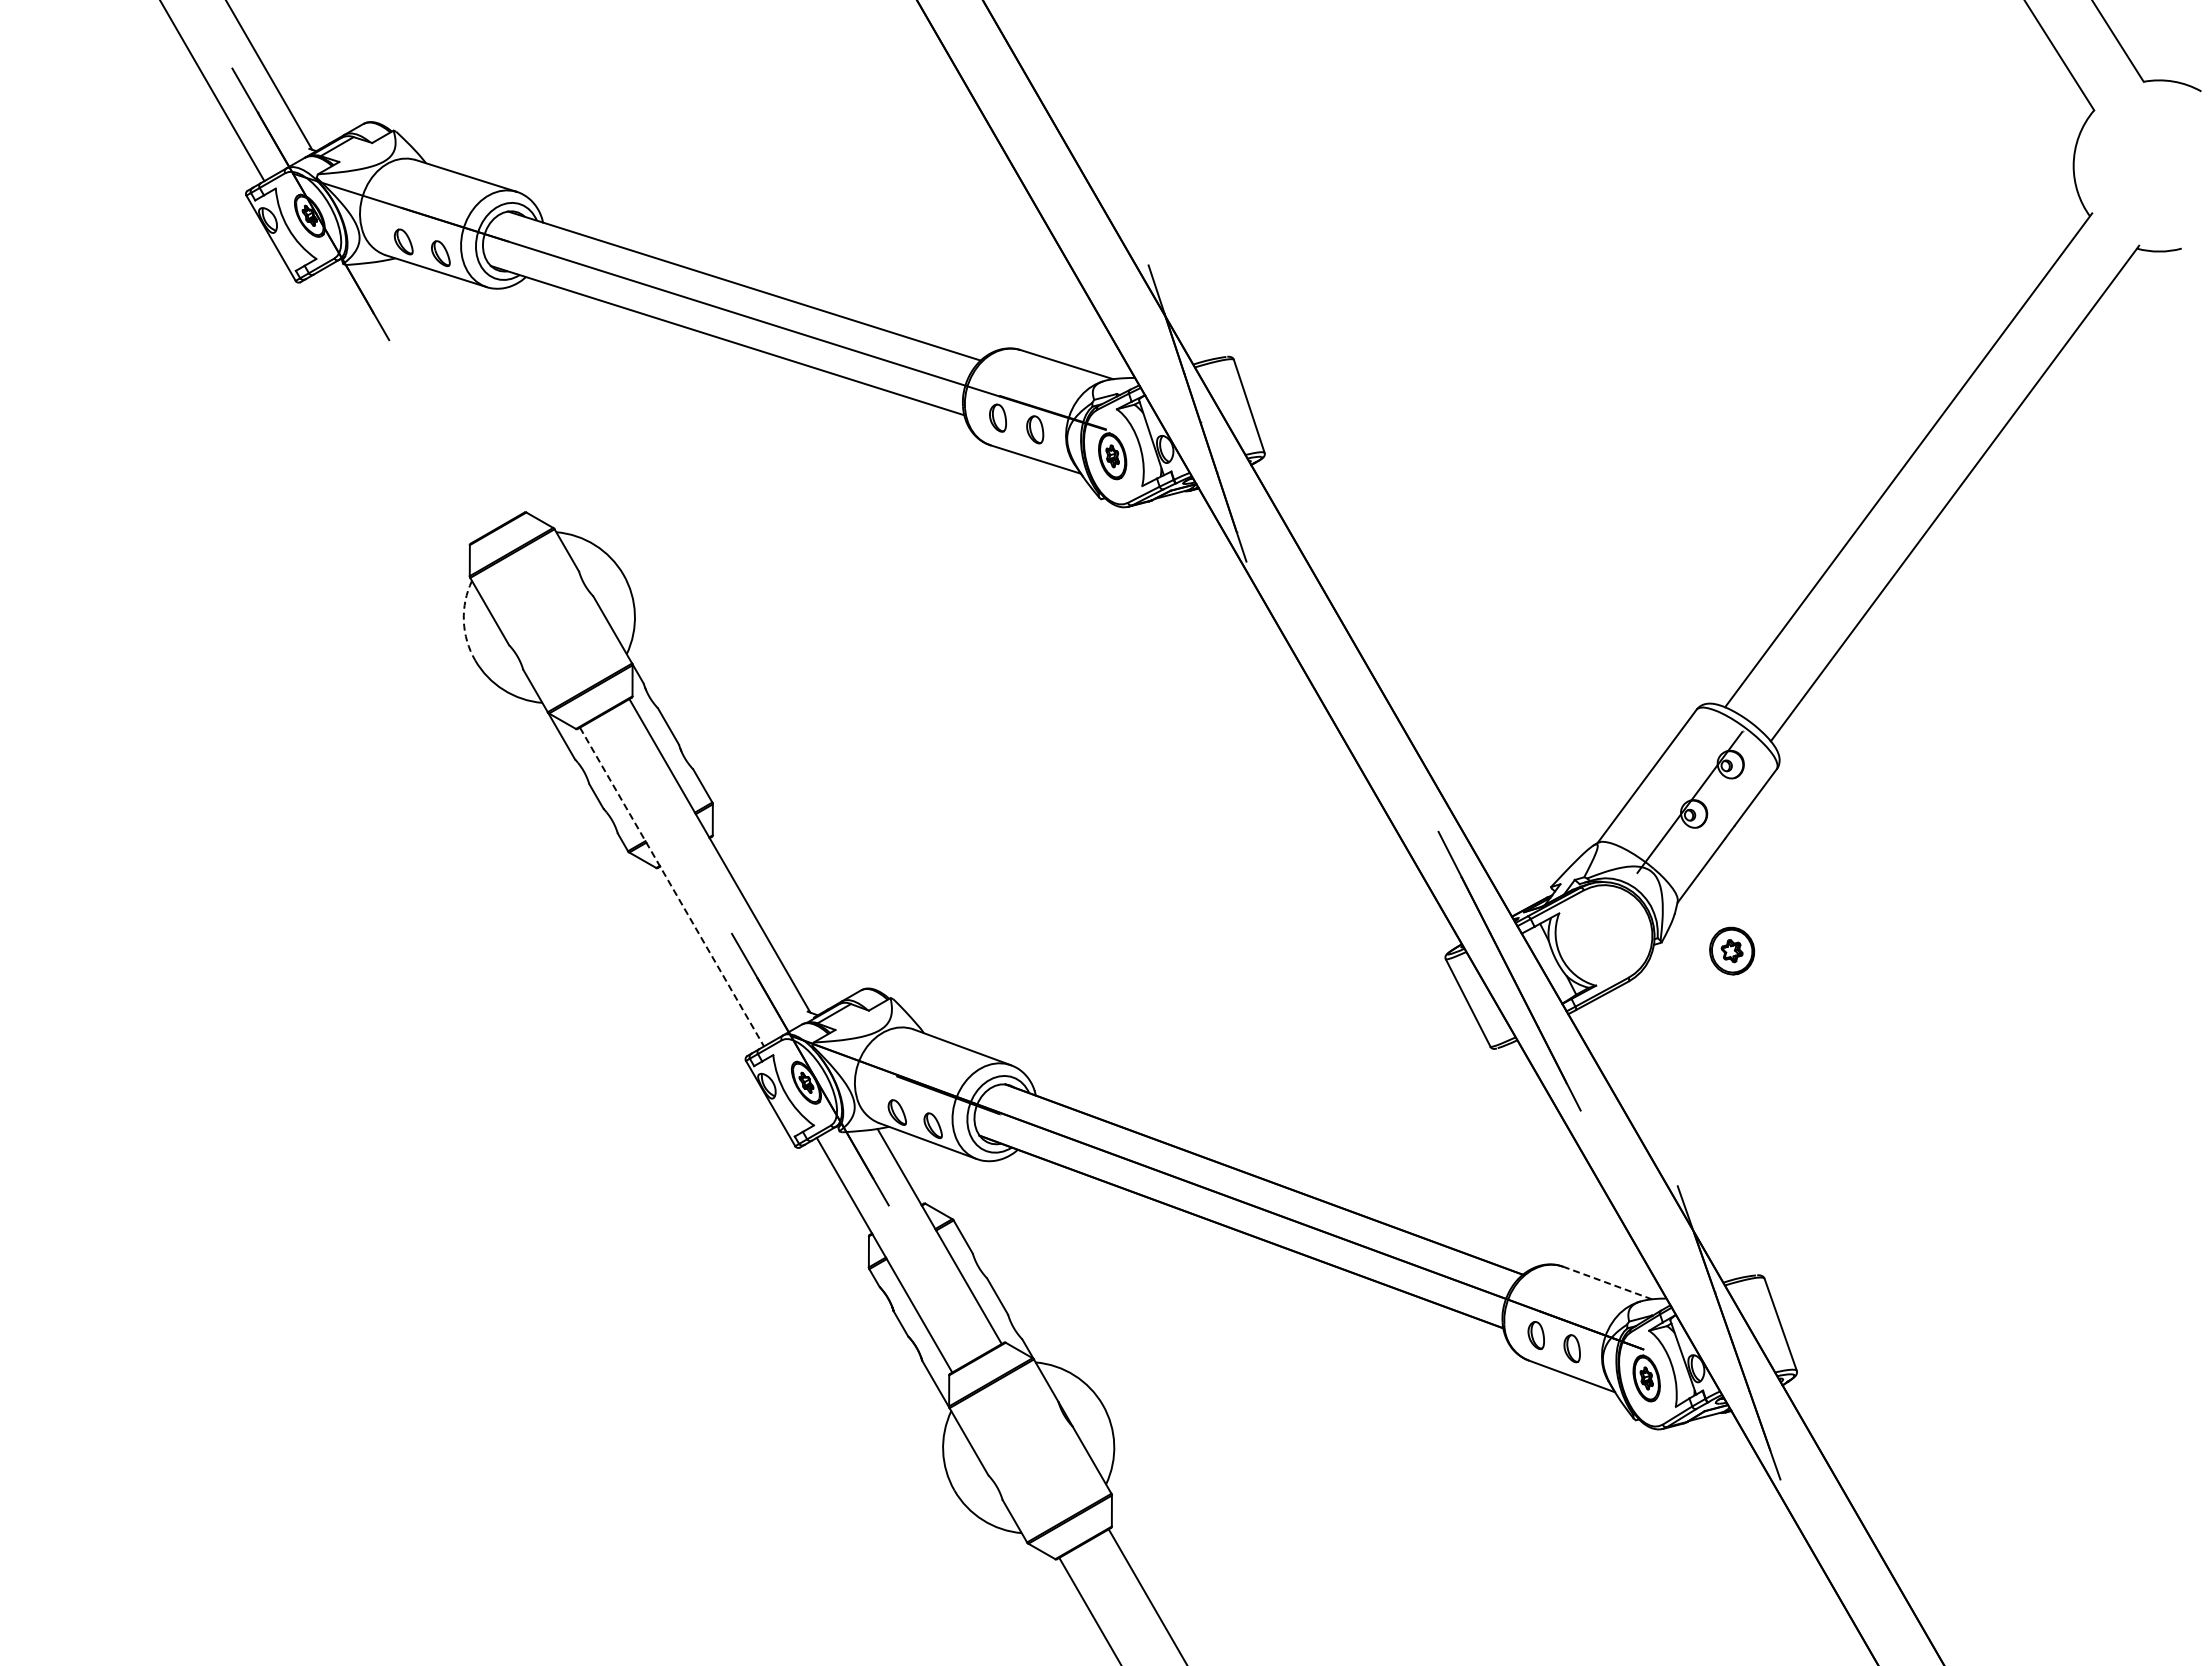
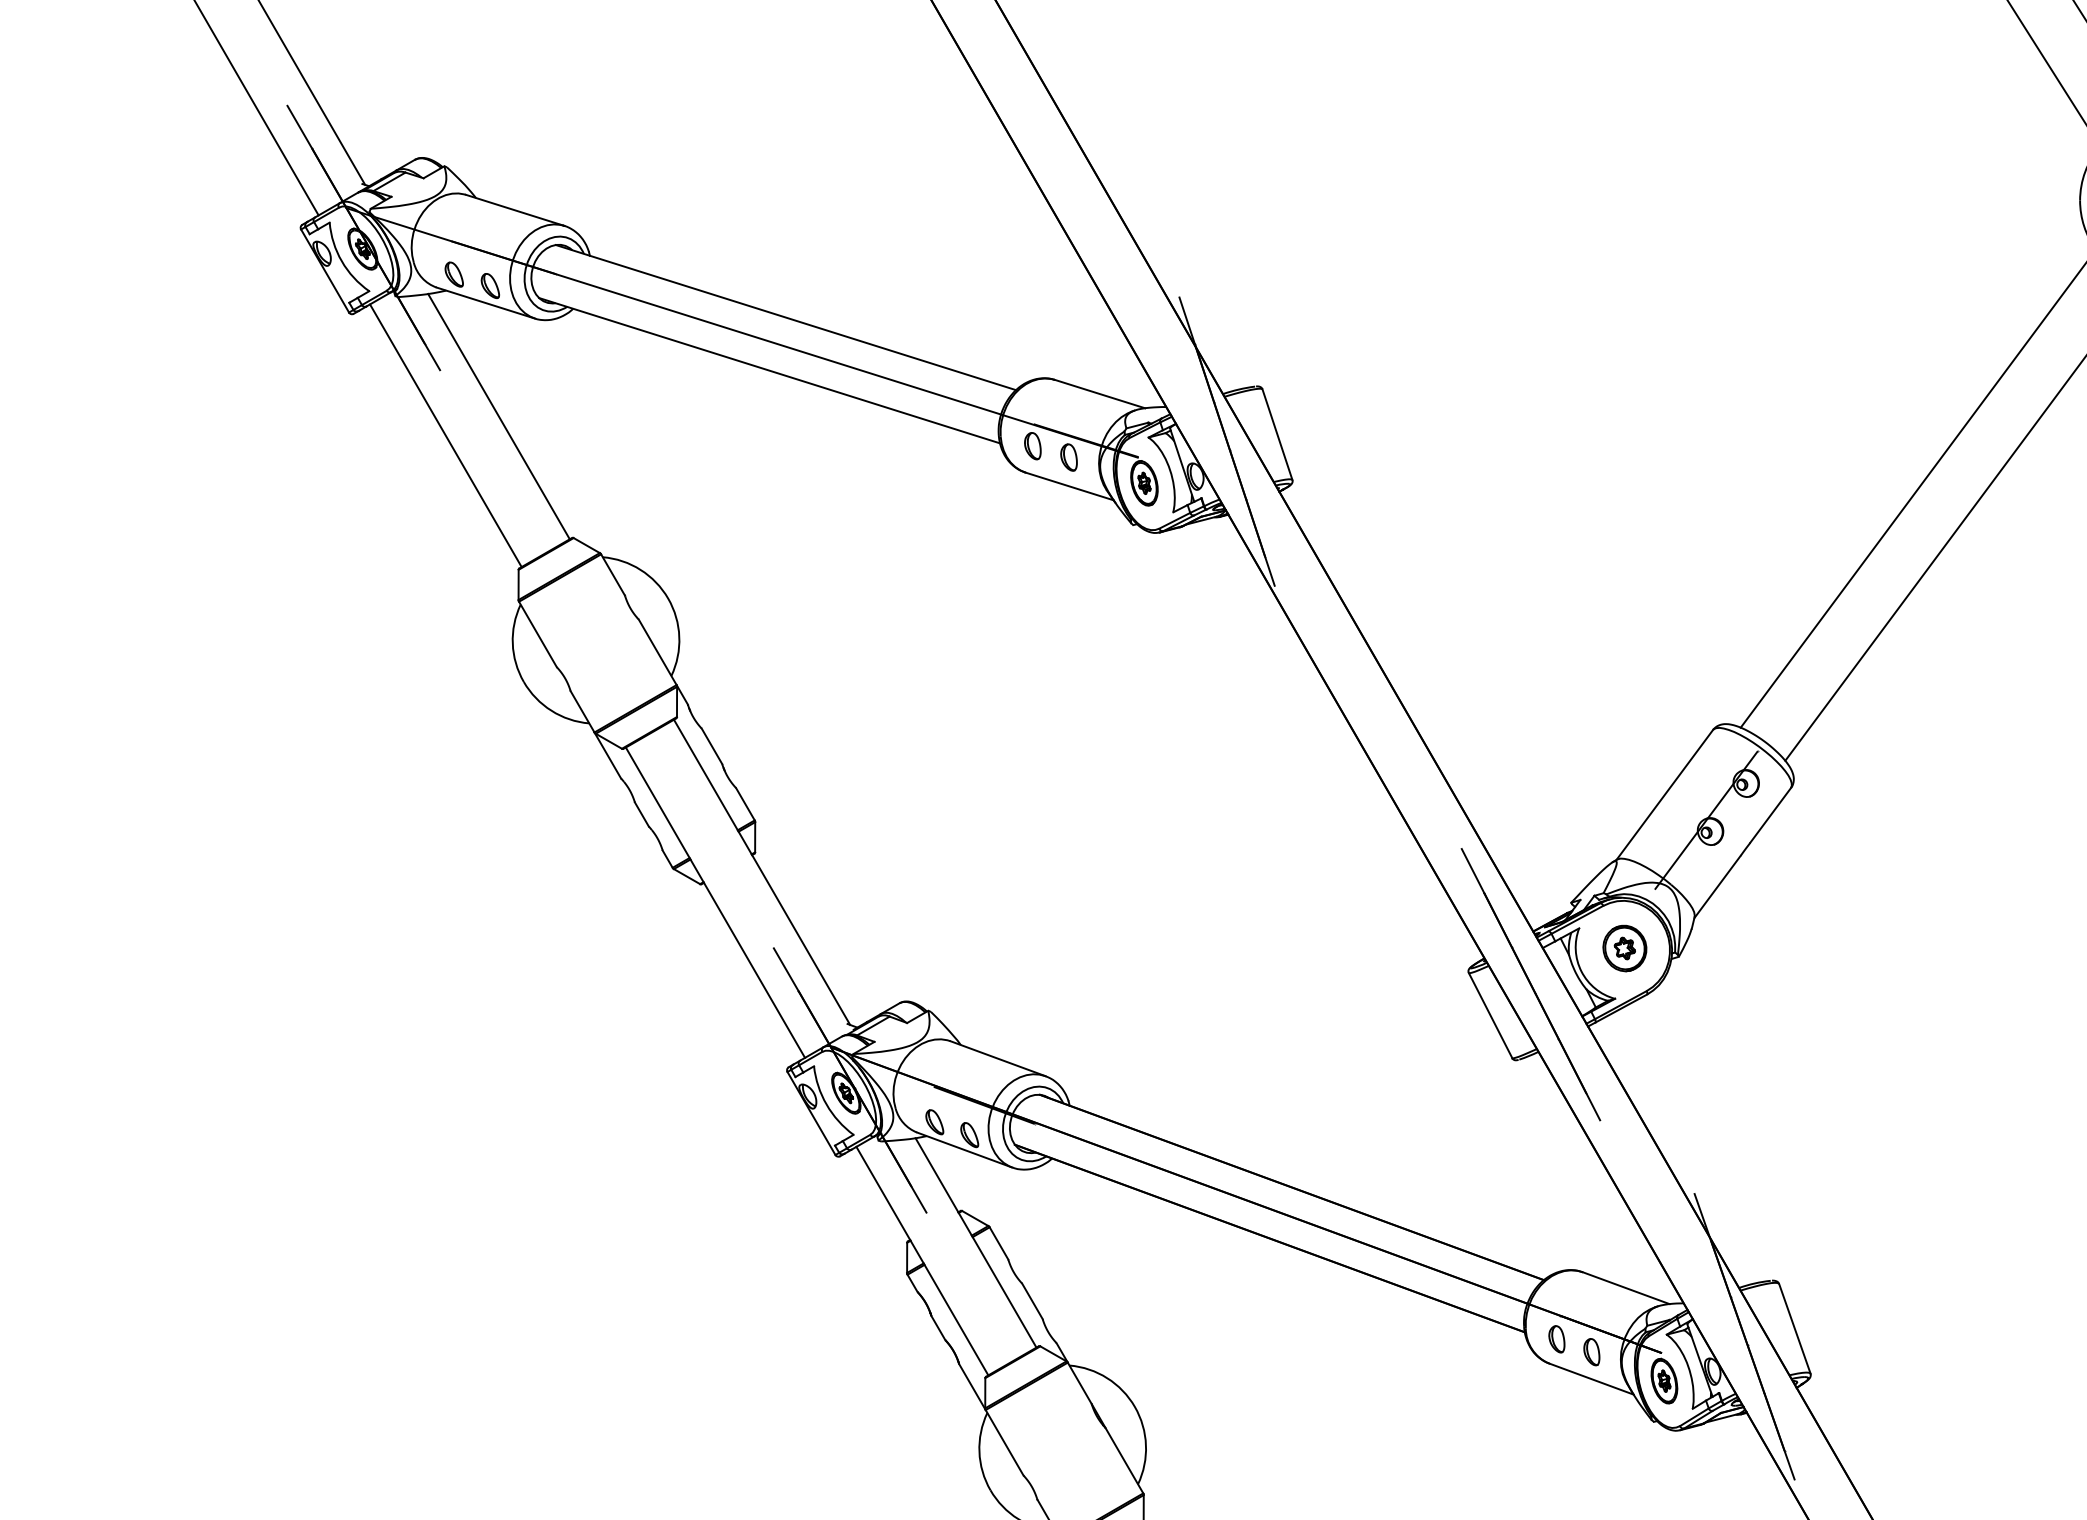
line: (449, 387) -> (498, 416), added
line: (394, 407) -> (445, 435), added
arc: (463, 621) -> (512, 644), dashed -> solid
line: (672, 887) -> (715, 903), dashed -> solid
part: (1732, 950) -> (1625, 947), moved
line: (1607, 1282) -> (1626, 1287), dashed -> solid

